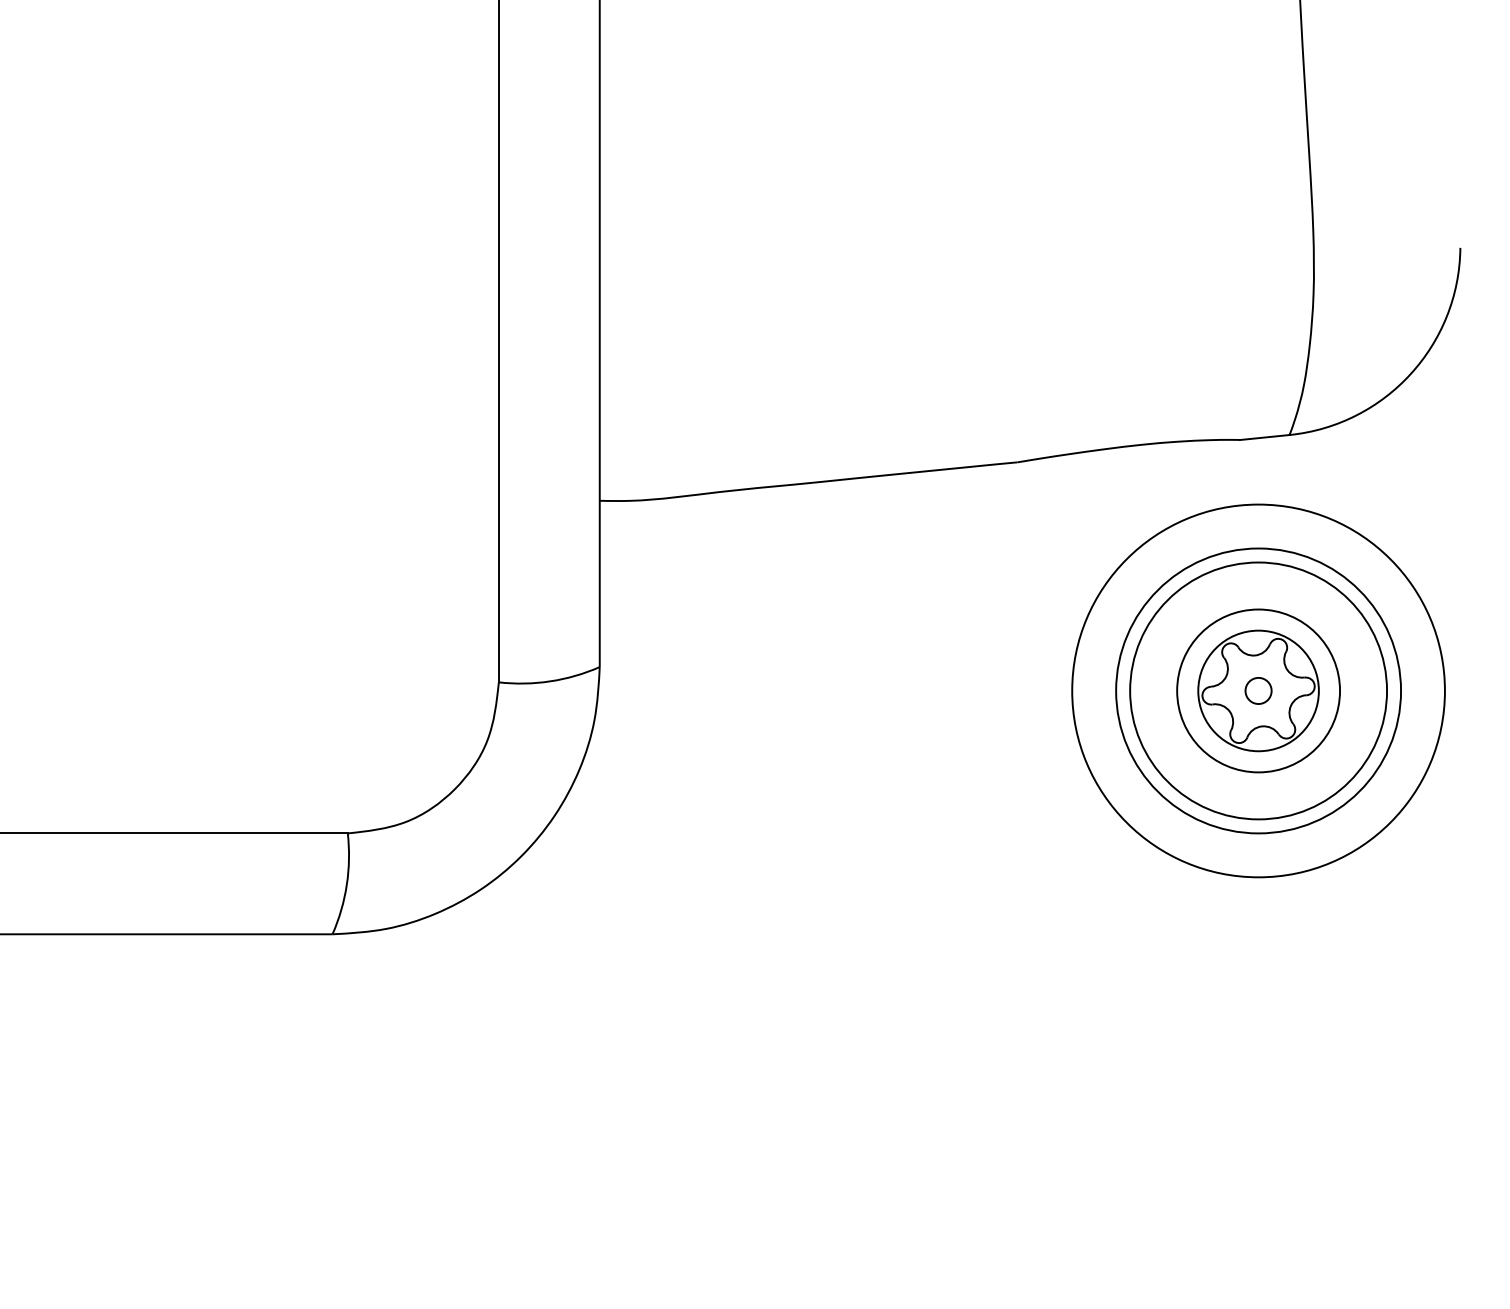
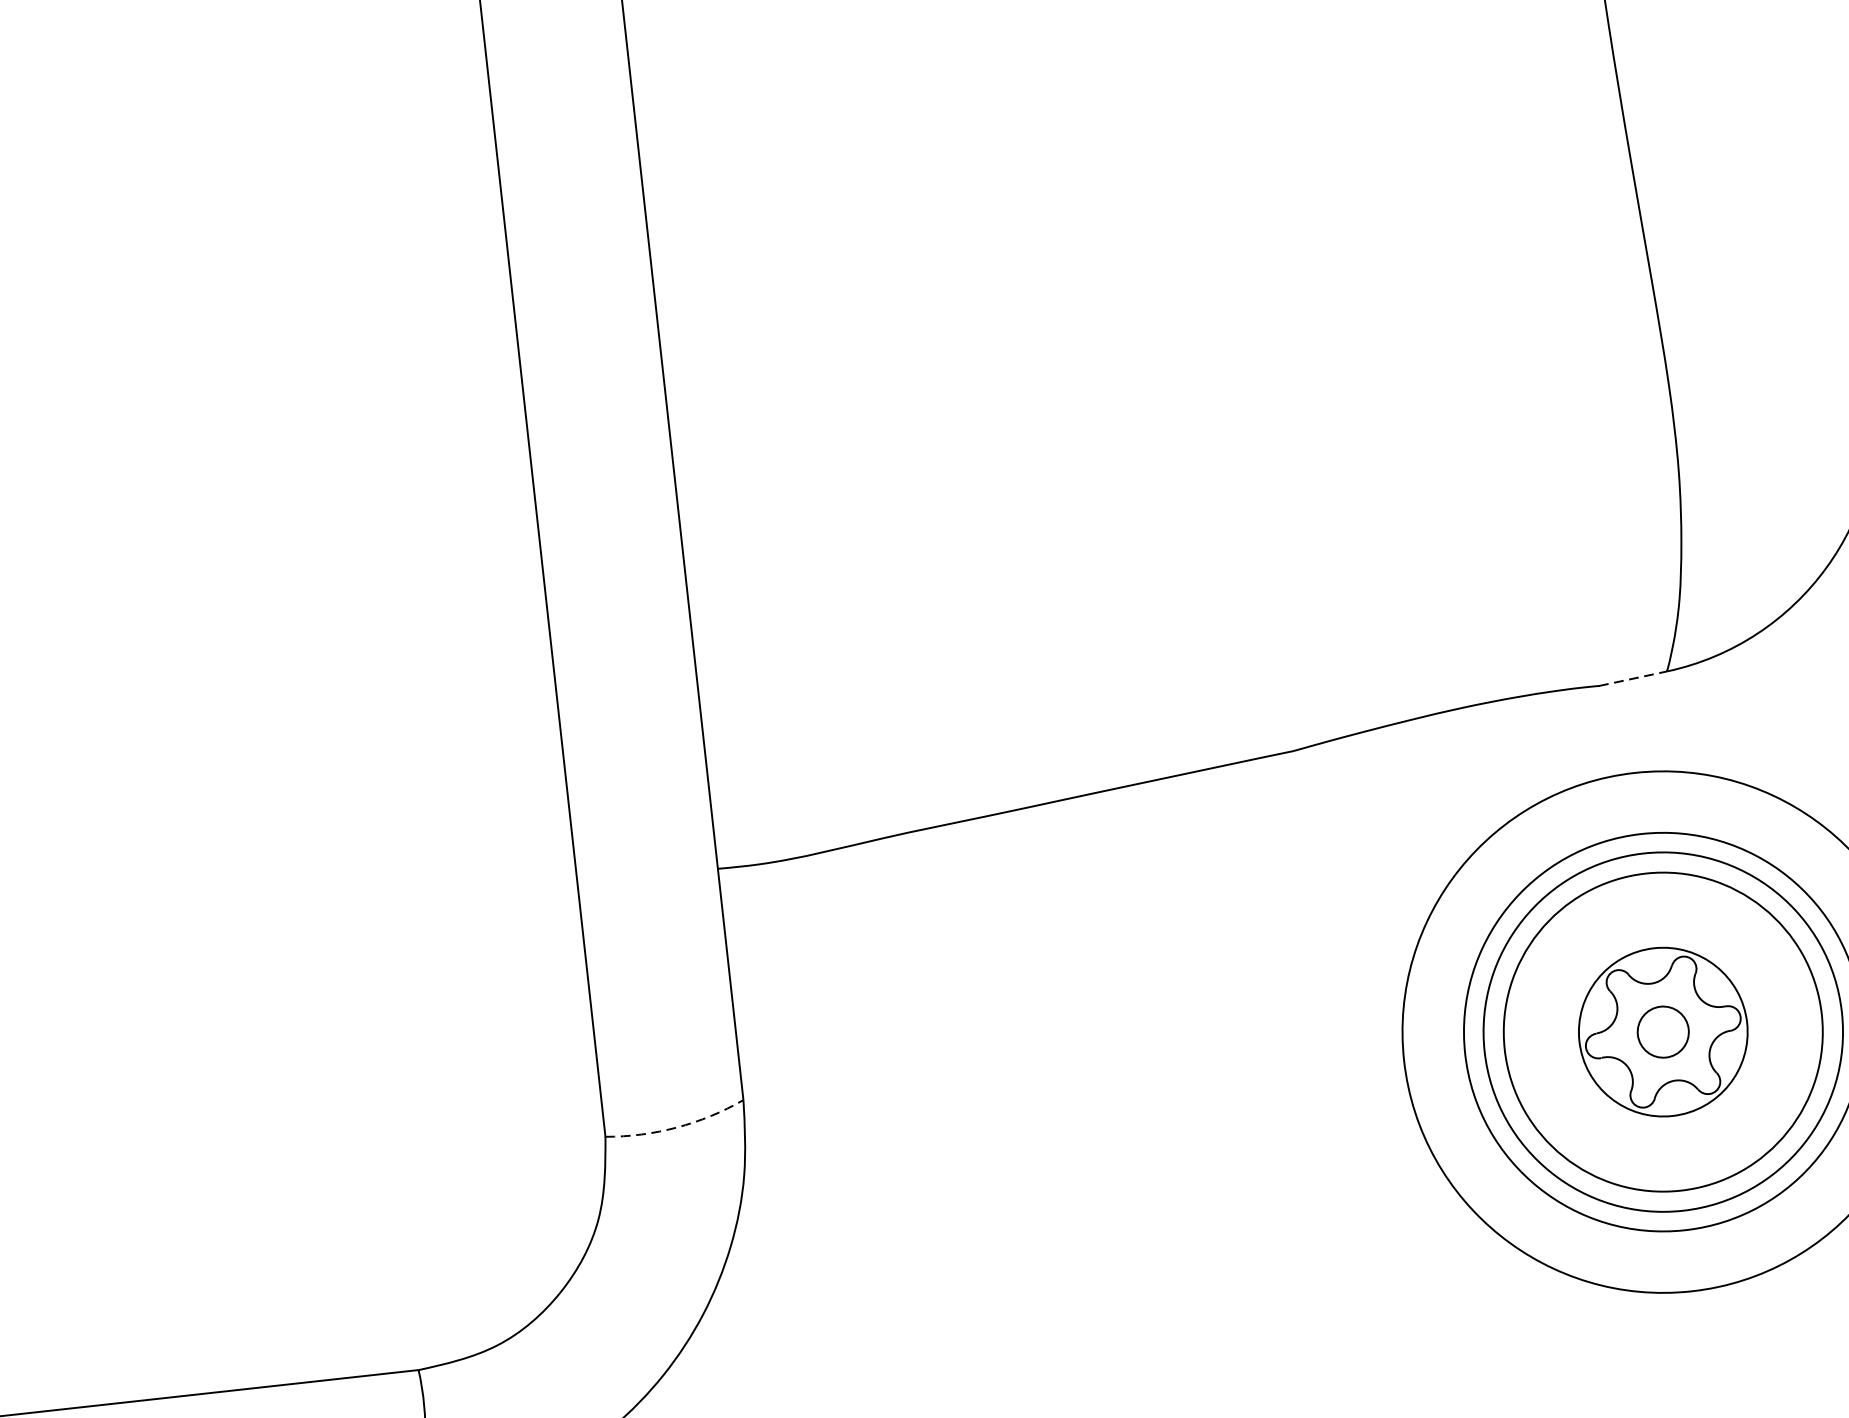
line: (1264, 437) -> (1632, 678), solid -> dashed
arc: (550, 681) -> (677, 1127), solid -> dashed
circle: (1258, 690) -> (1663, 1031), size x1.4
circle: (1258, 690) -> (1663, 1031), size x1.4

